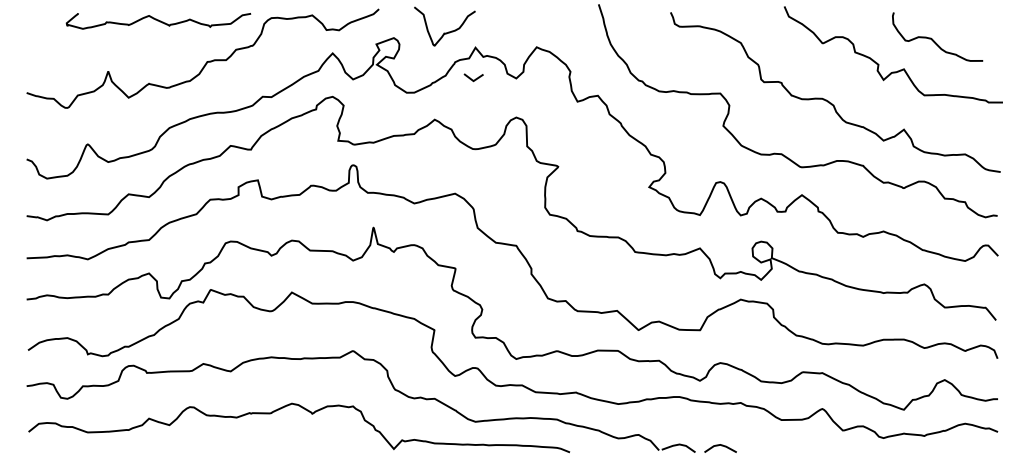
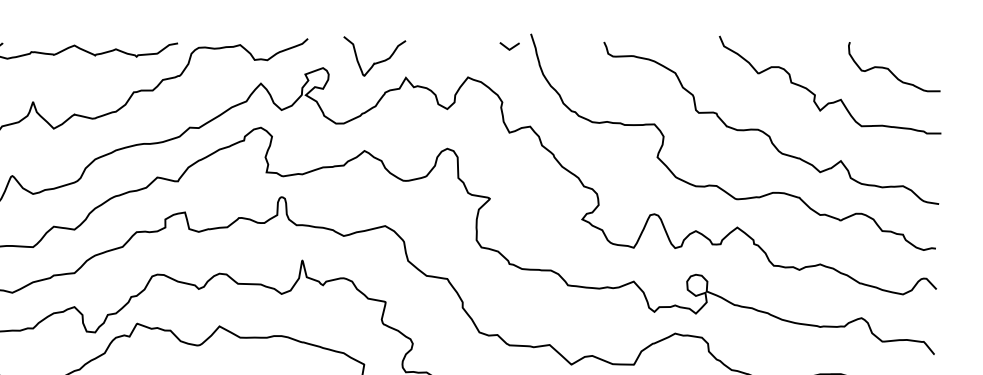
curve: (933, 39) -> (890, 69), moved
line: (473, 79) -> (509, 48), moved

